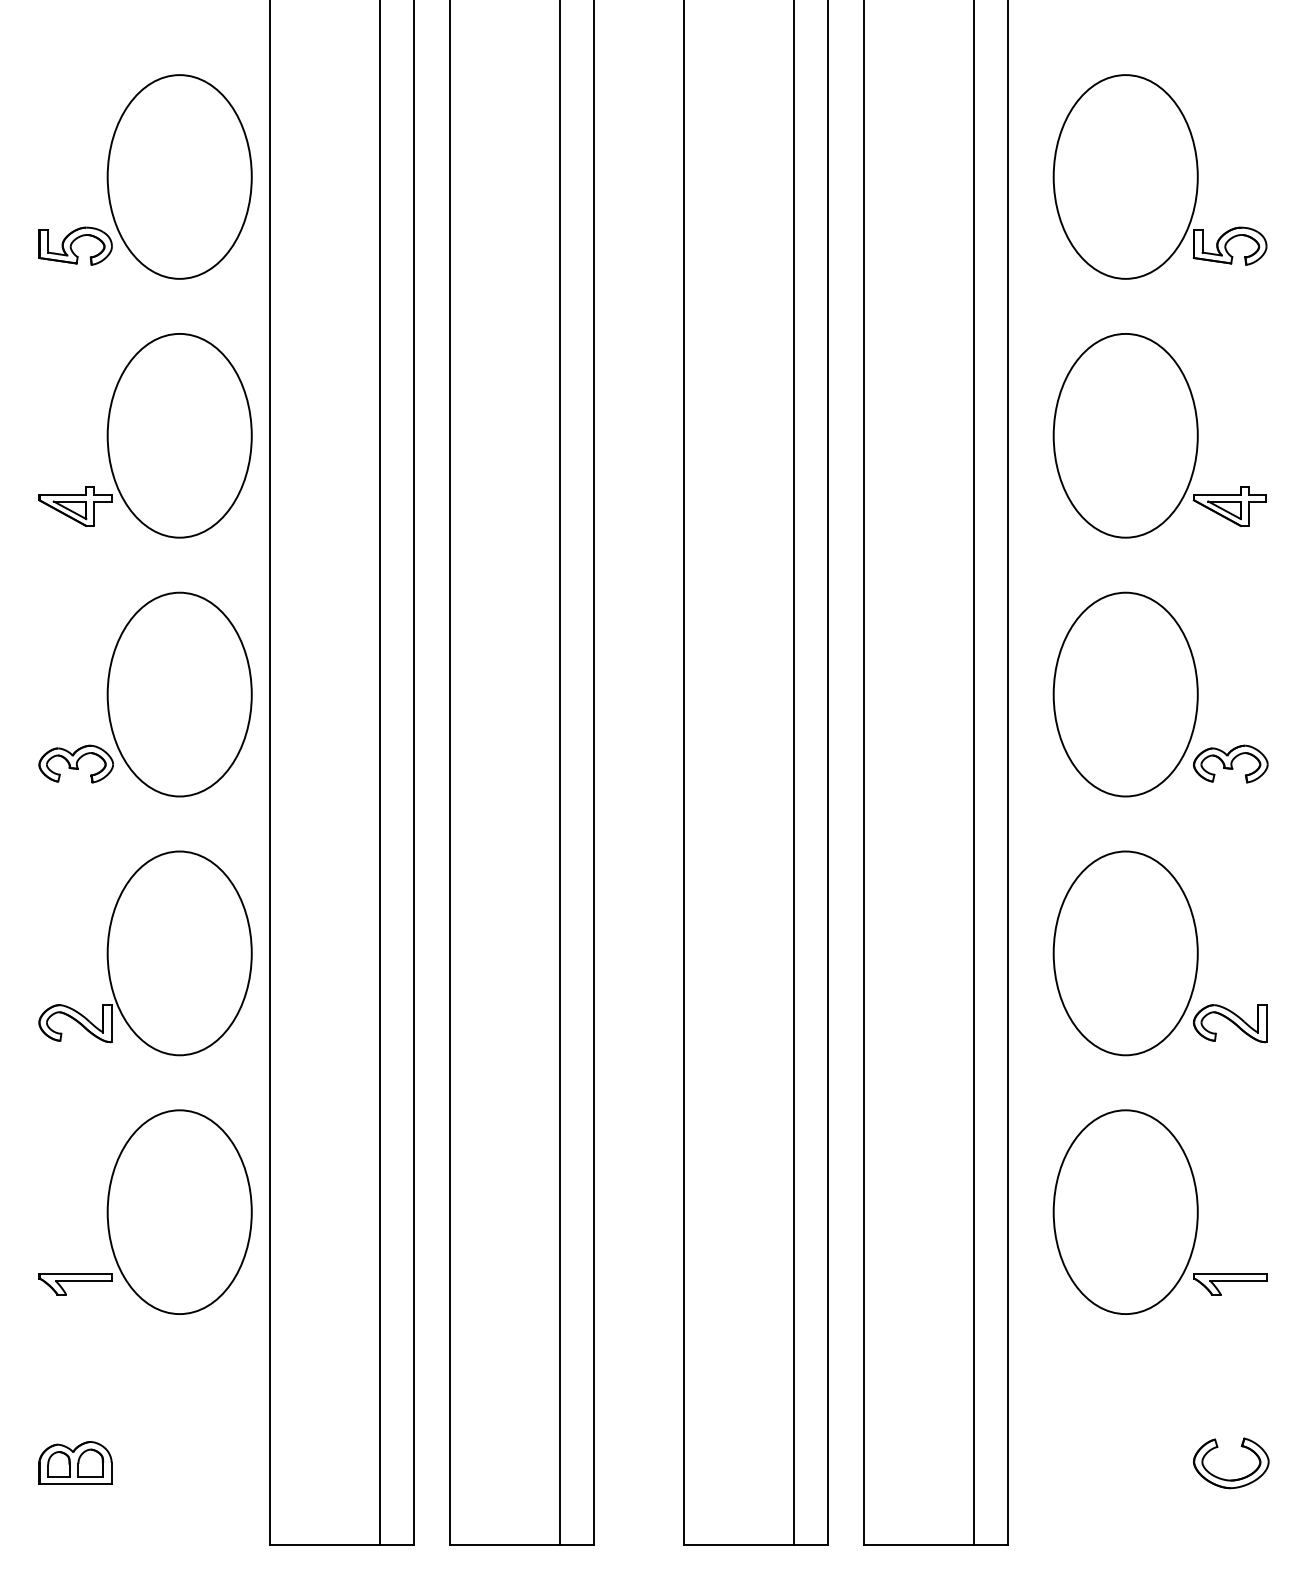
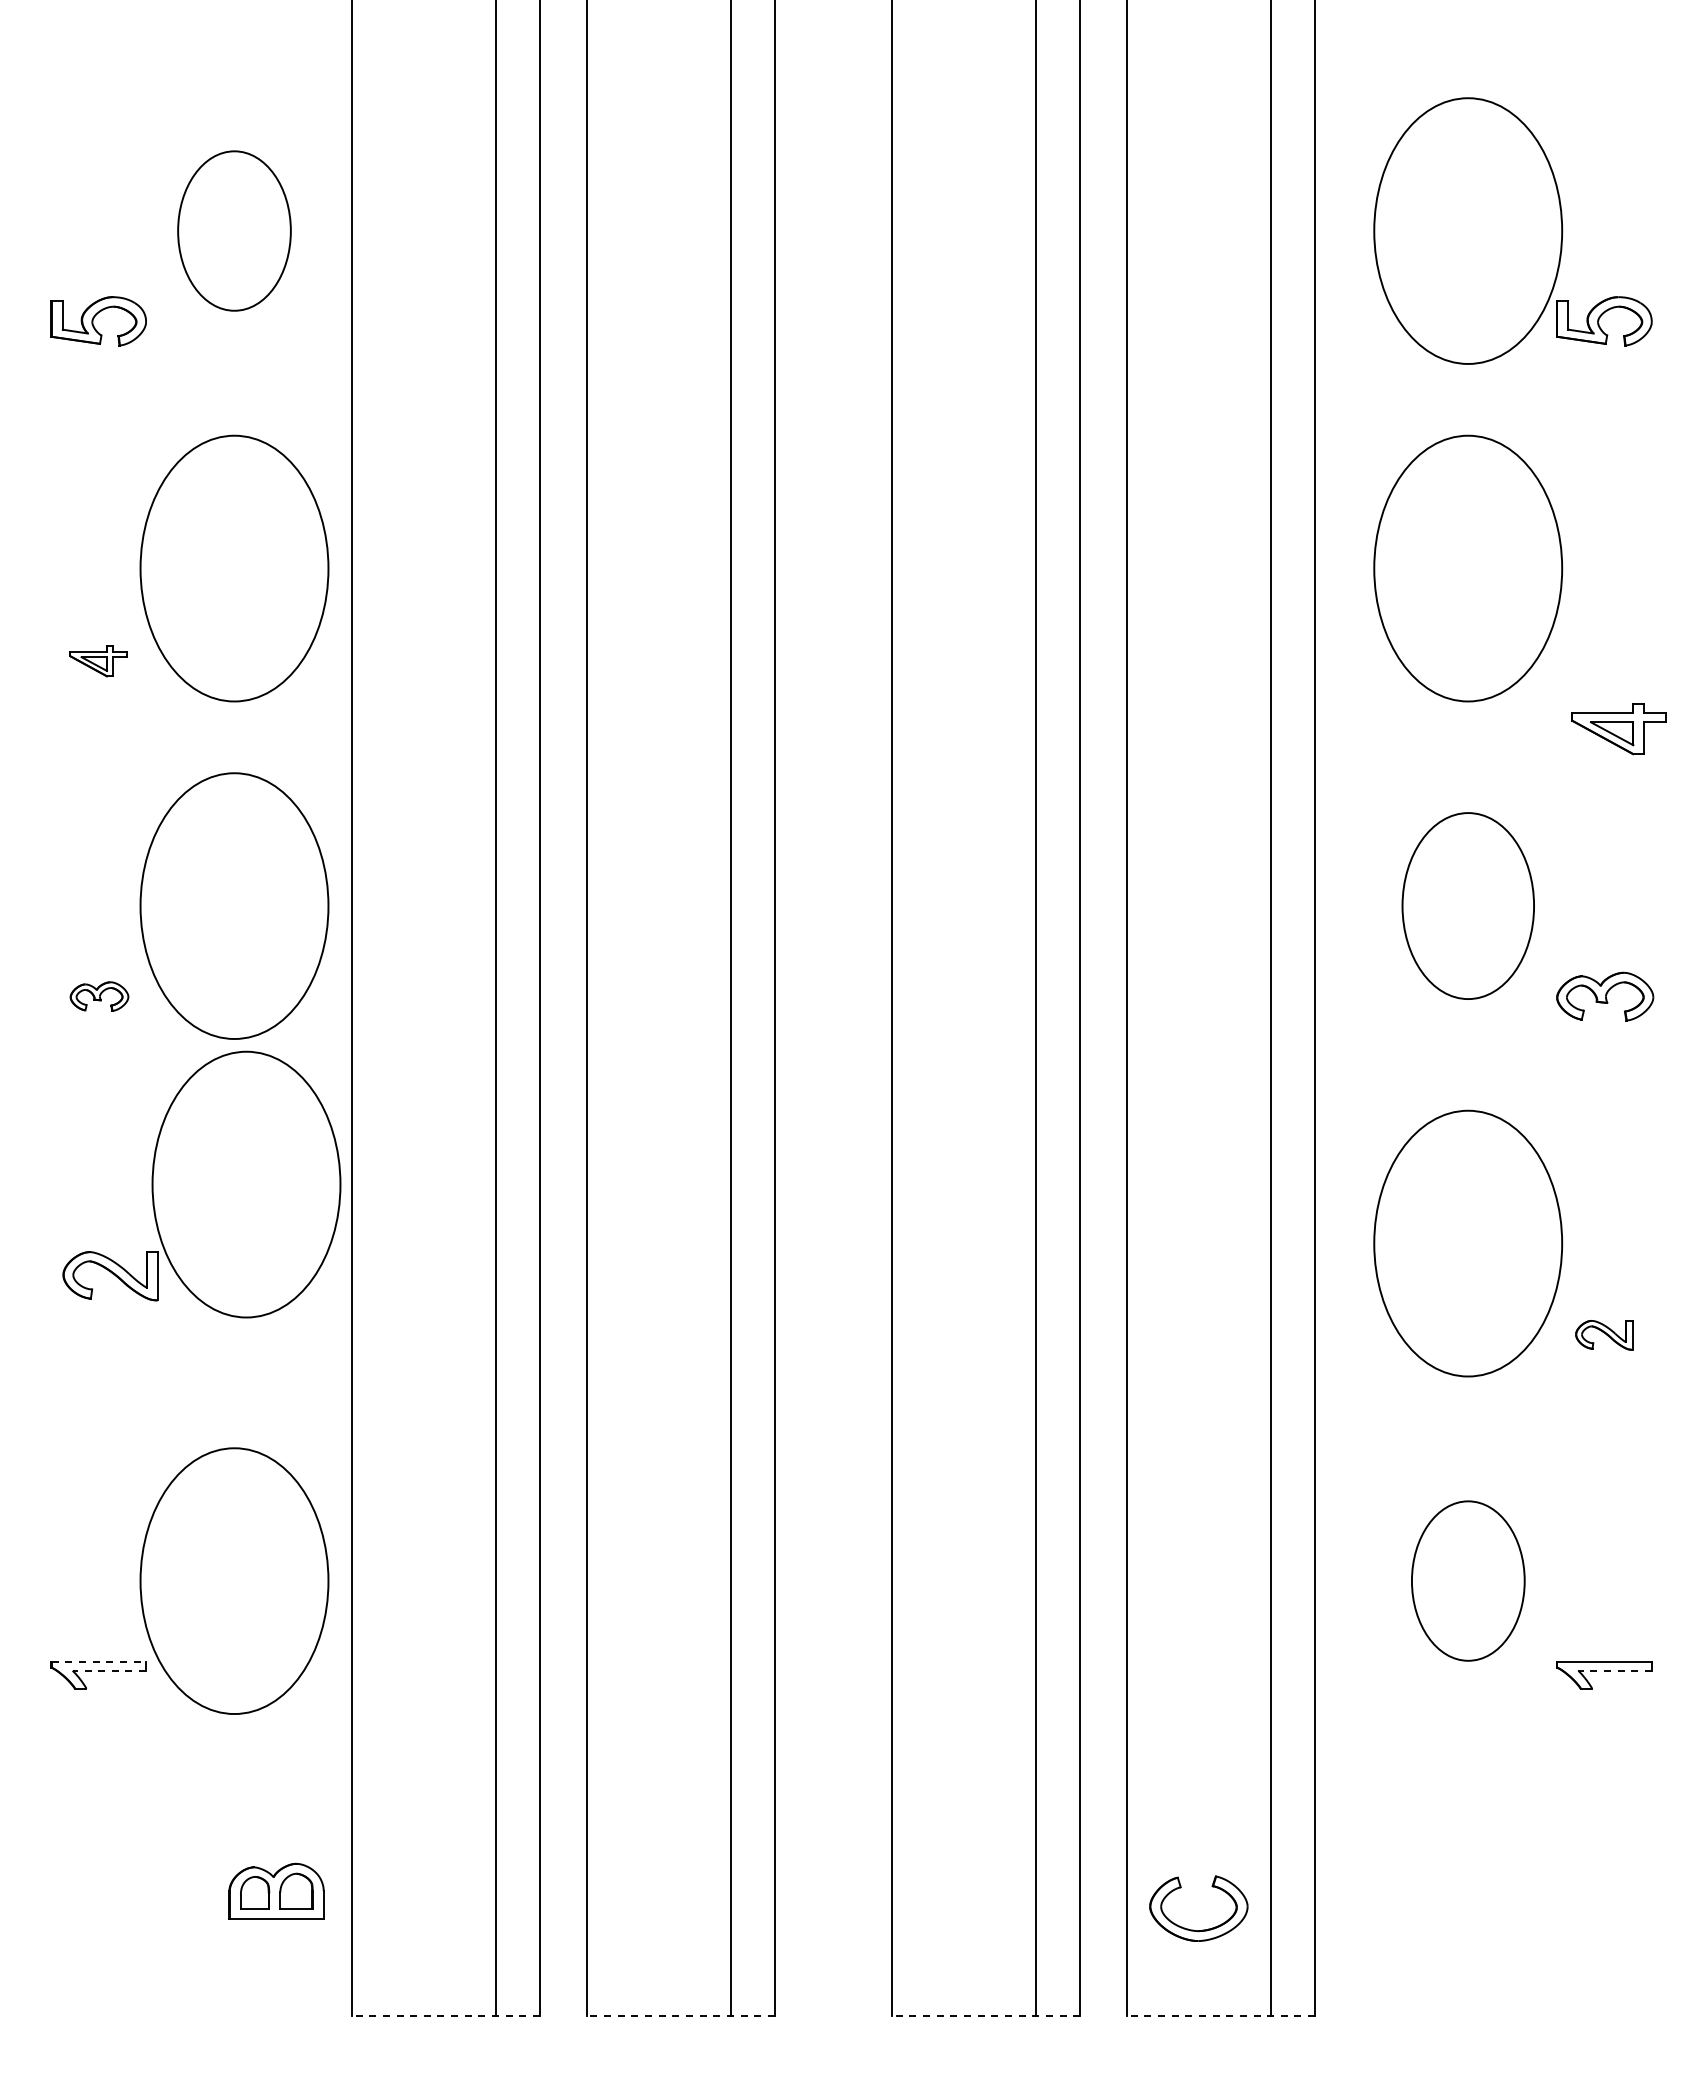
part: (179, 176) -> (234, 230), size x0.6
part: (75, 507) -> (98, 661), size x0.6
part: (1229, 507) -> (1618, 729), moved
part: (1125, 694) -> (1468, 905), size x0.7
part: (76, 763) -> (99, 996), size x0.6
part: (145, 953) -> (201, 1184), moved
part: (1230, 1023) -> (1604, 1335), size x0.6
part: (1125, 1211) -> (1468, 1580), size x0.6
line: (76, 1273) -> (99, 1661), solid -> dashed
line: (83, 1280) -> (109, 1670), solid -> dashed
line: (1238, 1280) -> (1615, 1670), solid -> dashed
part: (75, 1462) -> (276, 1890), moved
part: (1234, 1479) -> (1202, 1929), moved
line: (341, 1545) -> (445, 2015), solid -> dashed
line: (521, 1545) -> (680, 2015), solid -> dashed
line: (756, 1545) -> (986, 2015), solid -> dashed
line: (936, 1545) -> (1221, 2015), solid -> dashed

